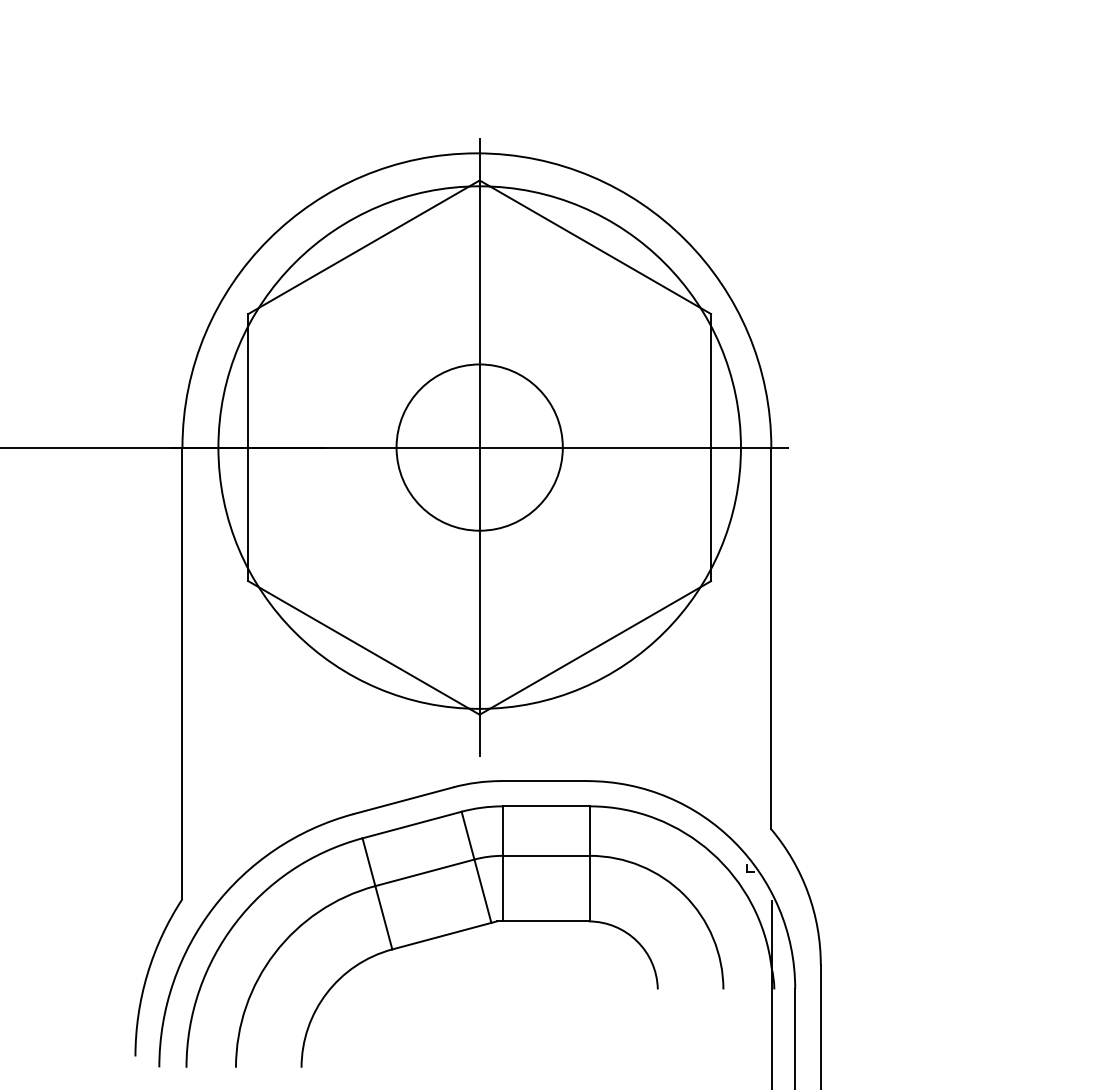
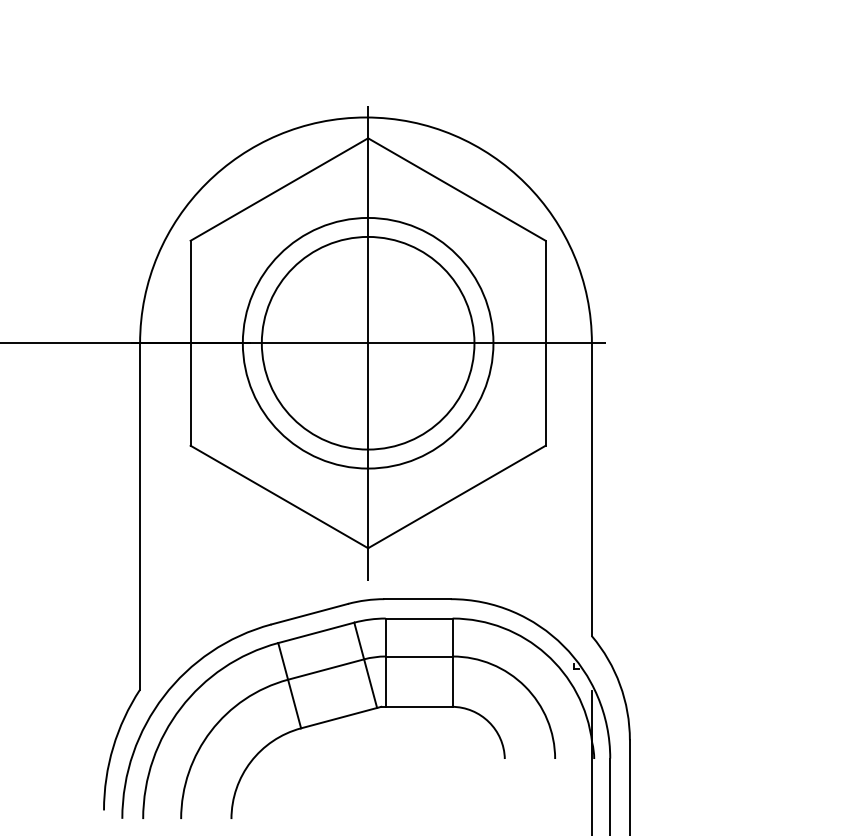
circle: (479, 447) -> (367, 343), size x0.62
circle: (479, 447) -> (367, 343), size x1.67

